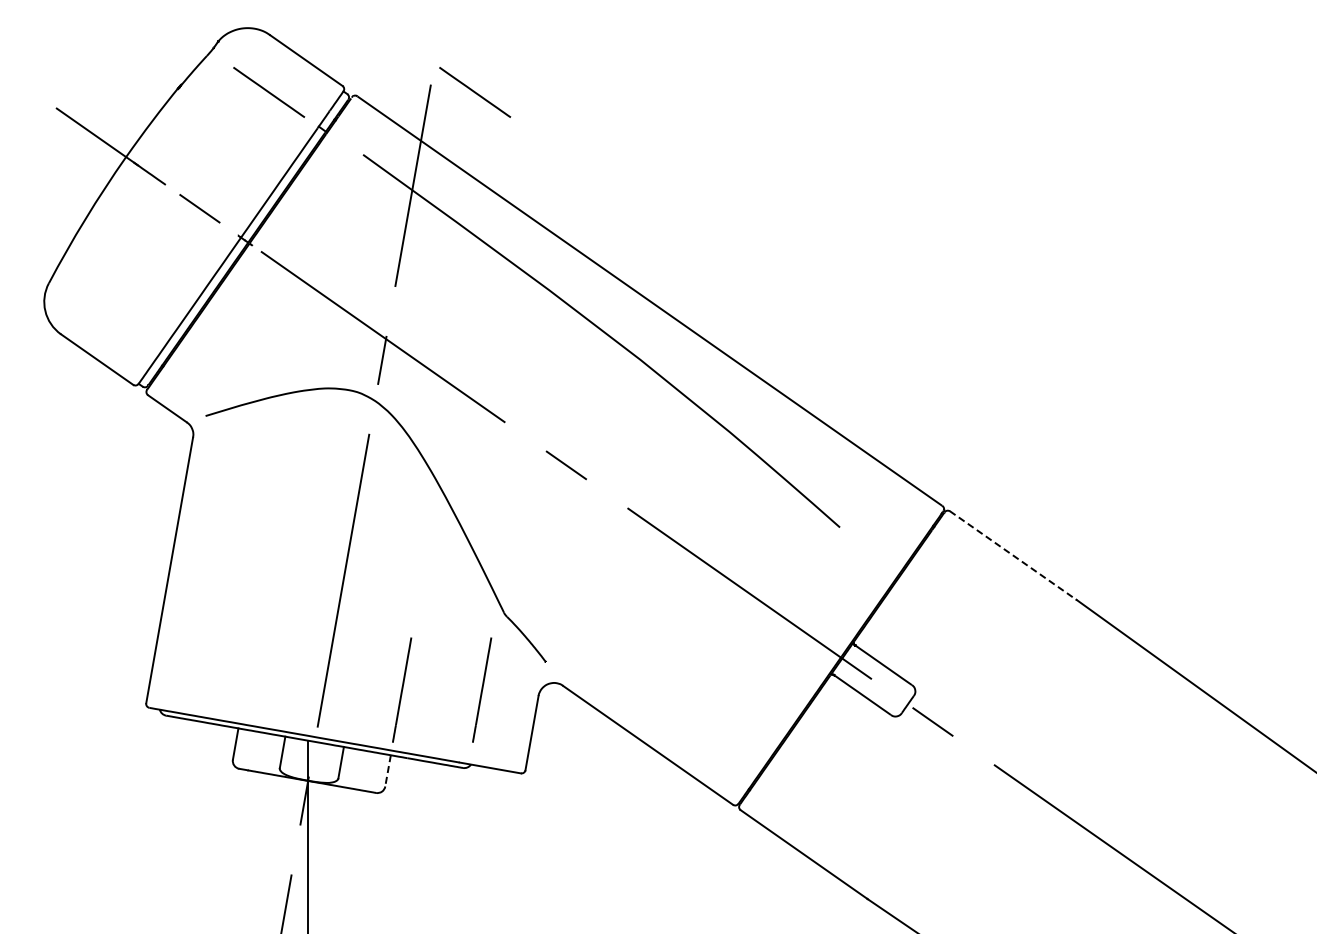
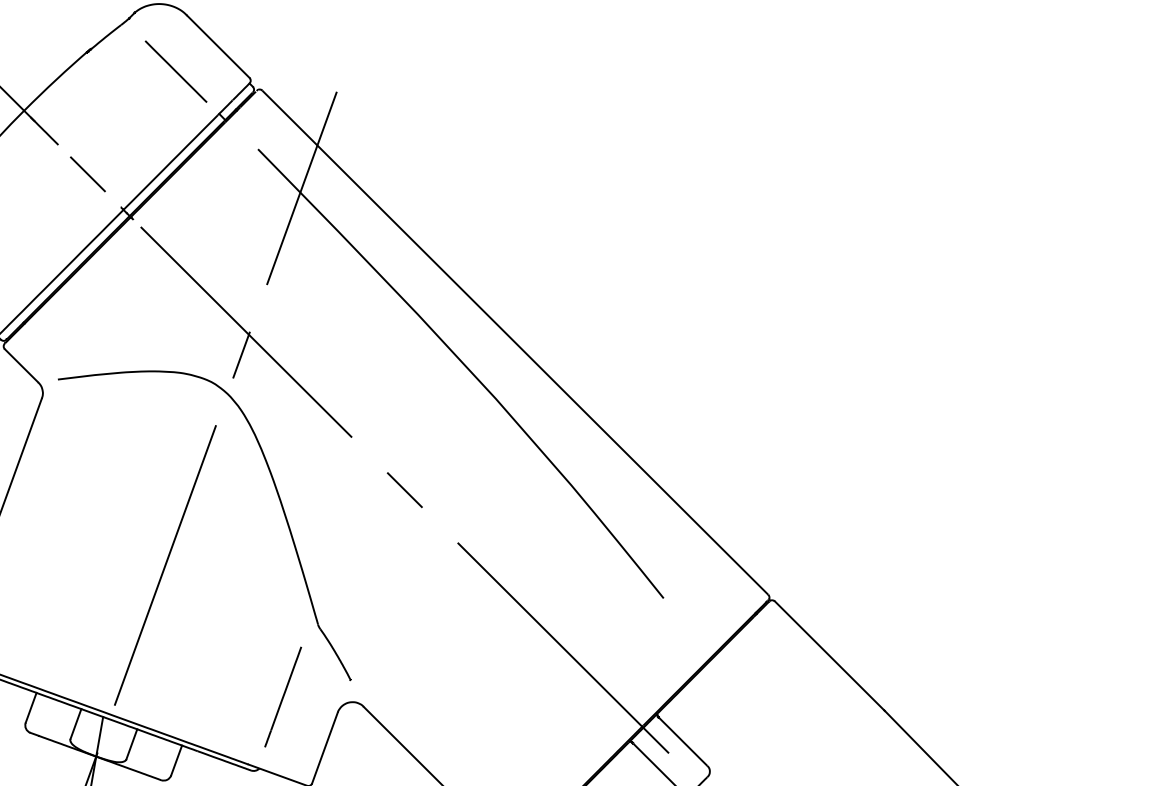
line: (475, 92) -> (379, 107), removed
line: (1013, 555) -> (829, 655), dashed -> solid
line: (402, 689) -> (204, 682), removed
line: (388, 770) -> (177, 760), dashed -> solid

